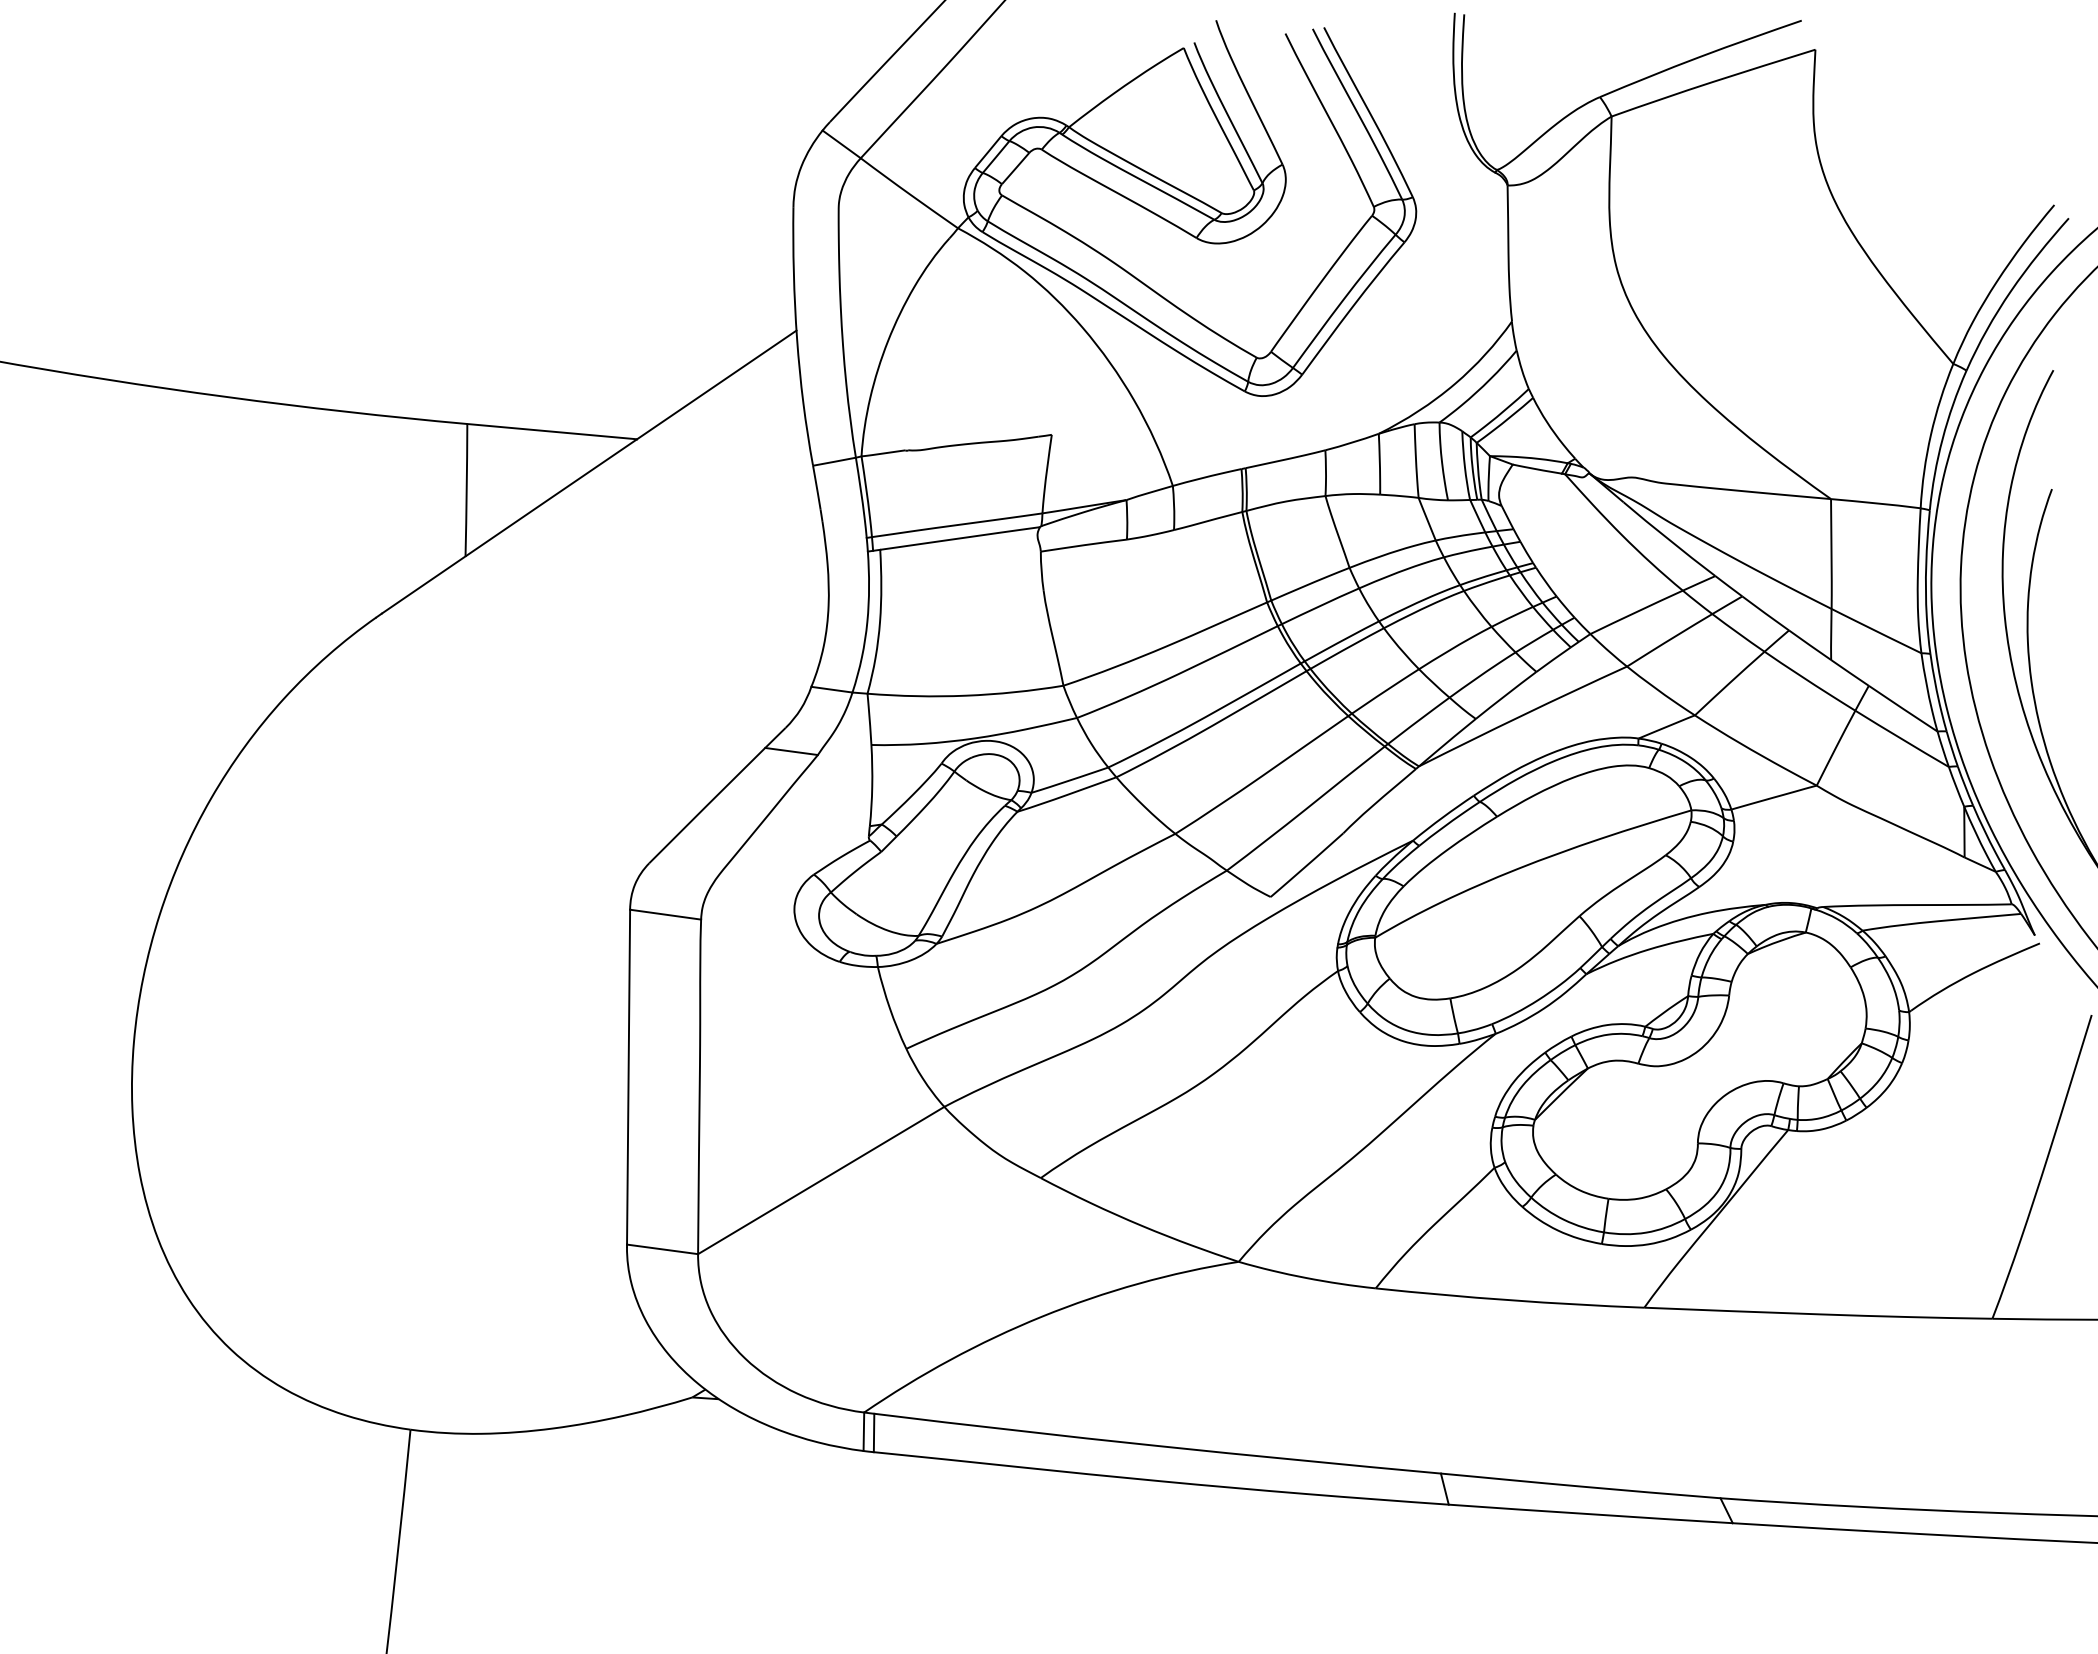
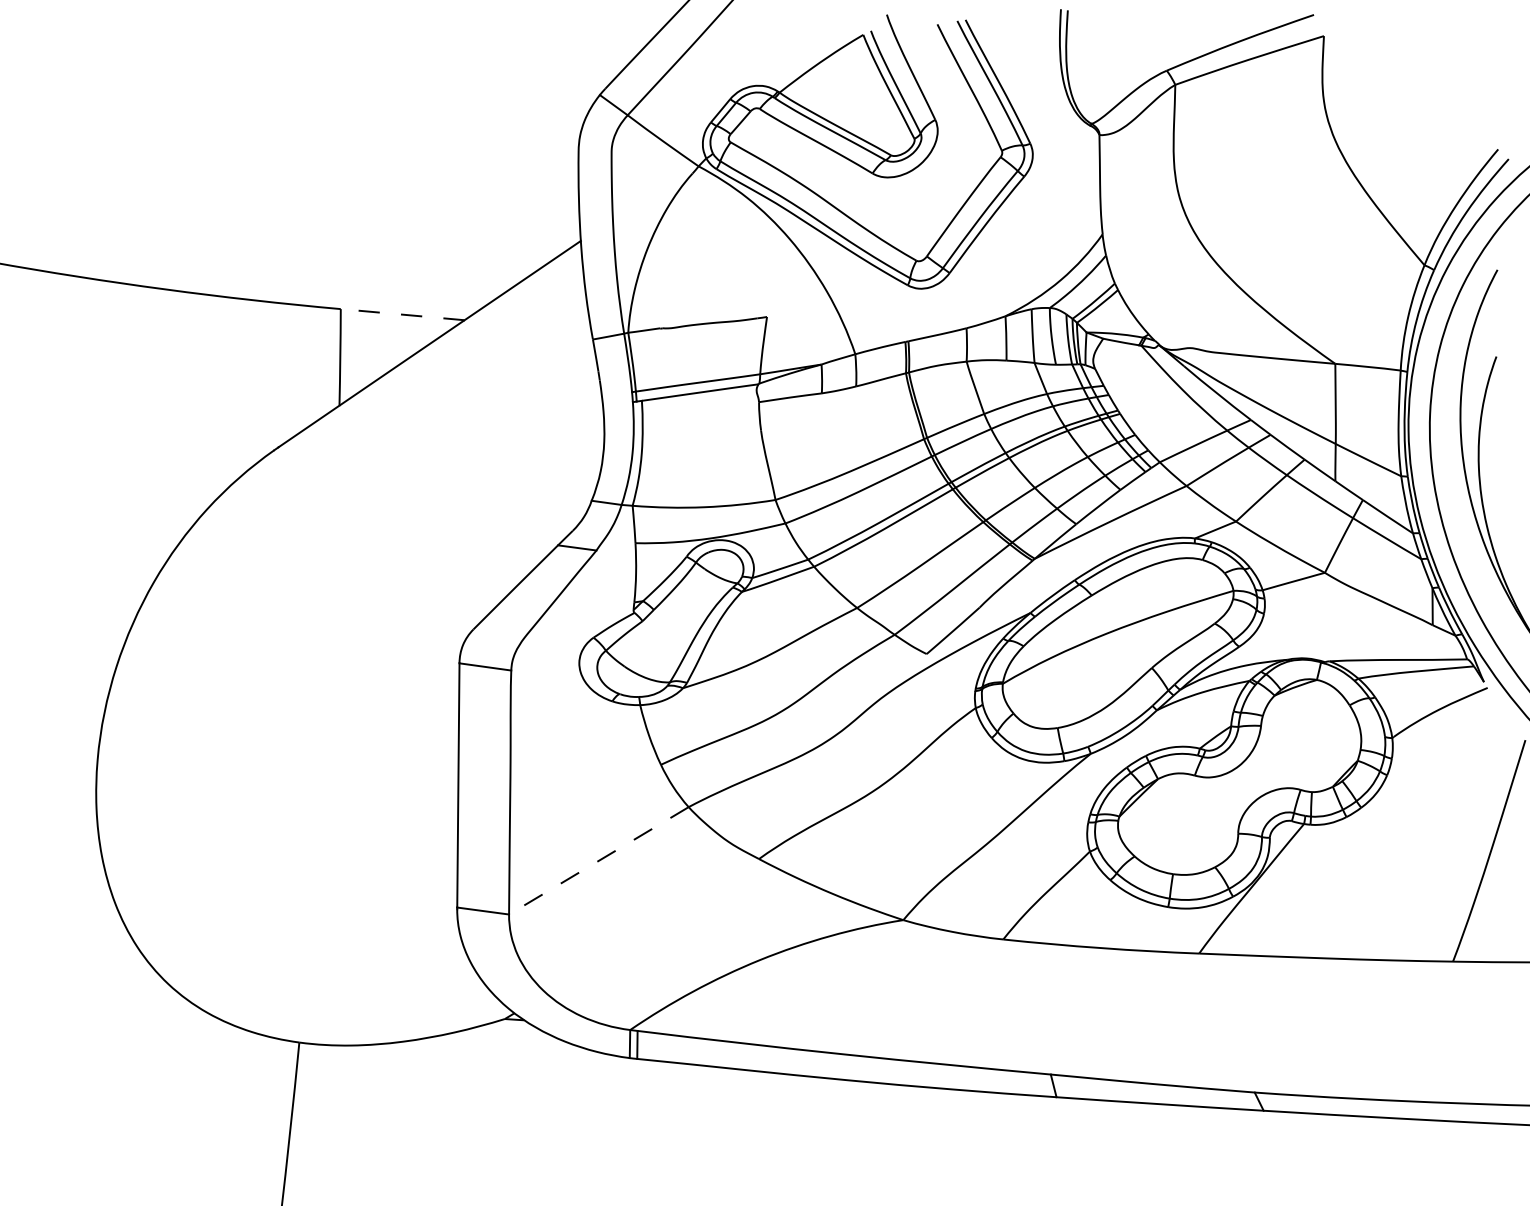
line: (551, 431) -> (402, 314), solid -> dashed
line: (820, 1180) -> (598, 860), solid -> dashed

